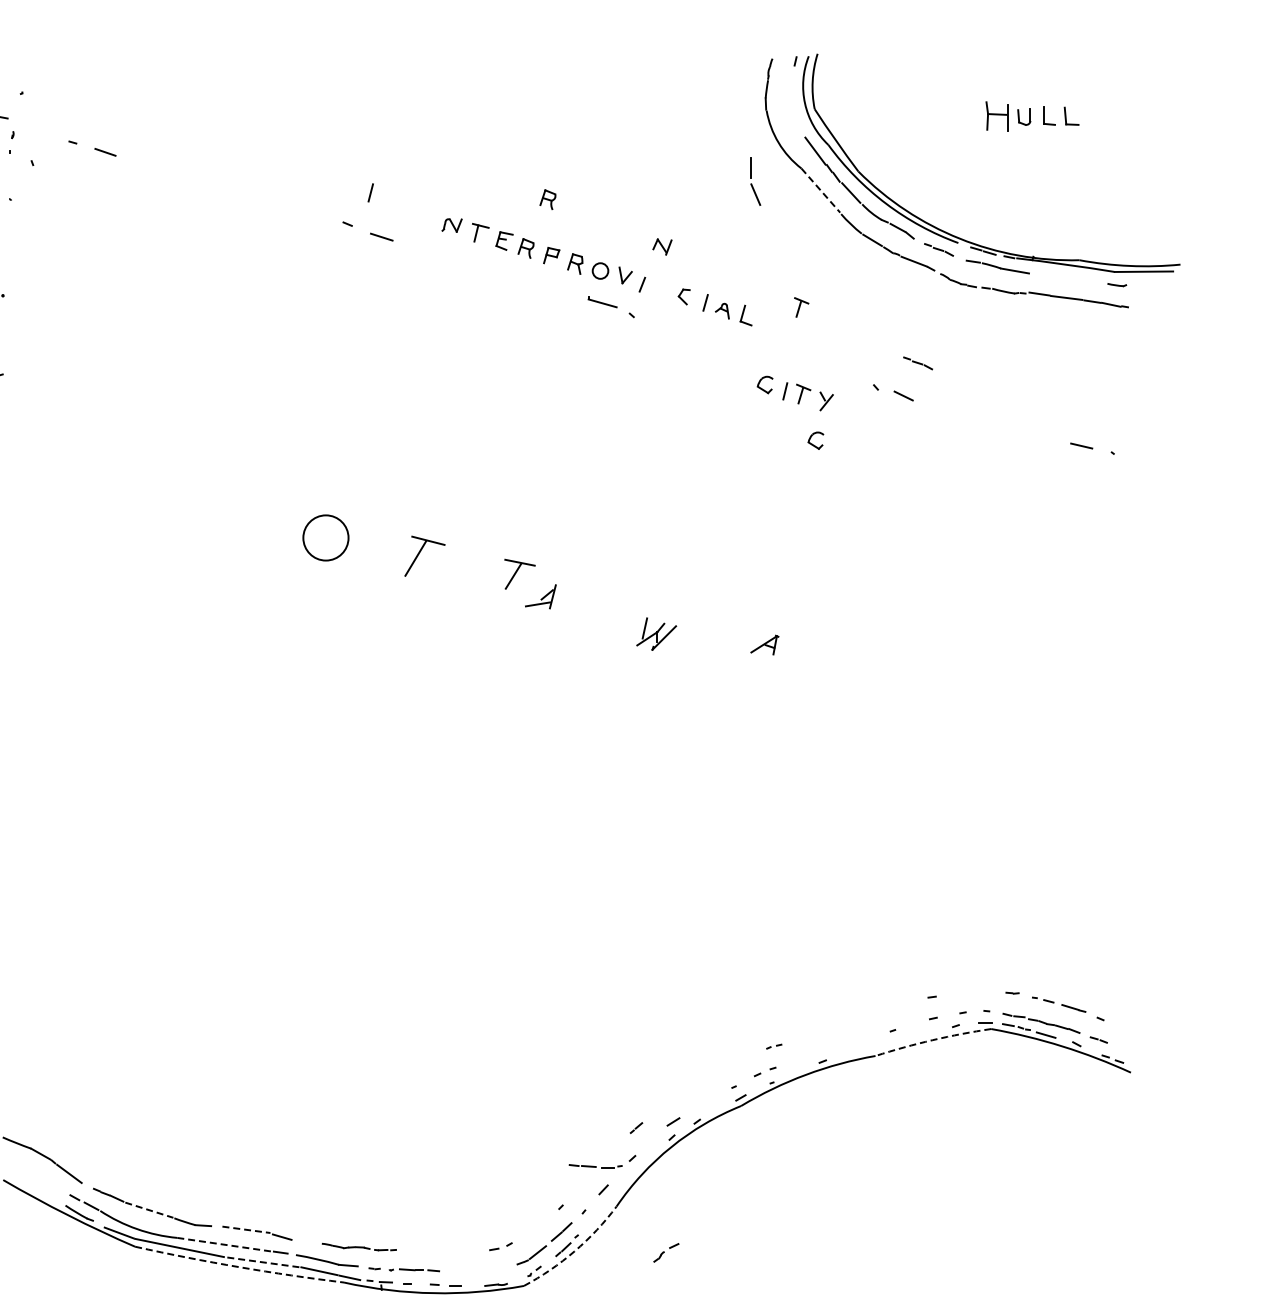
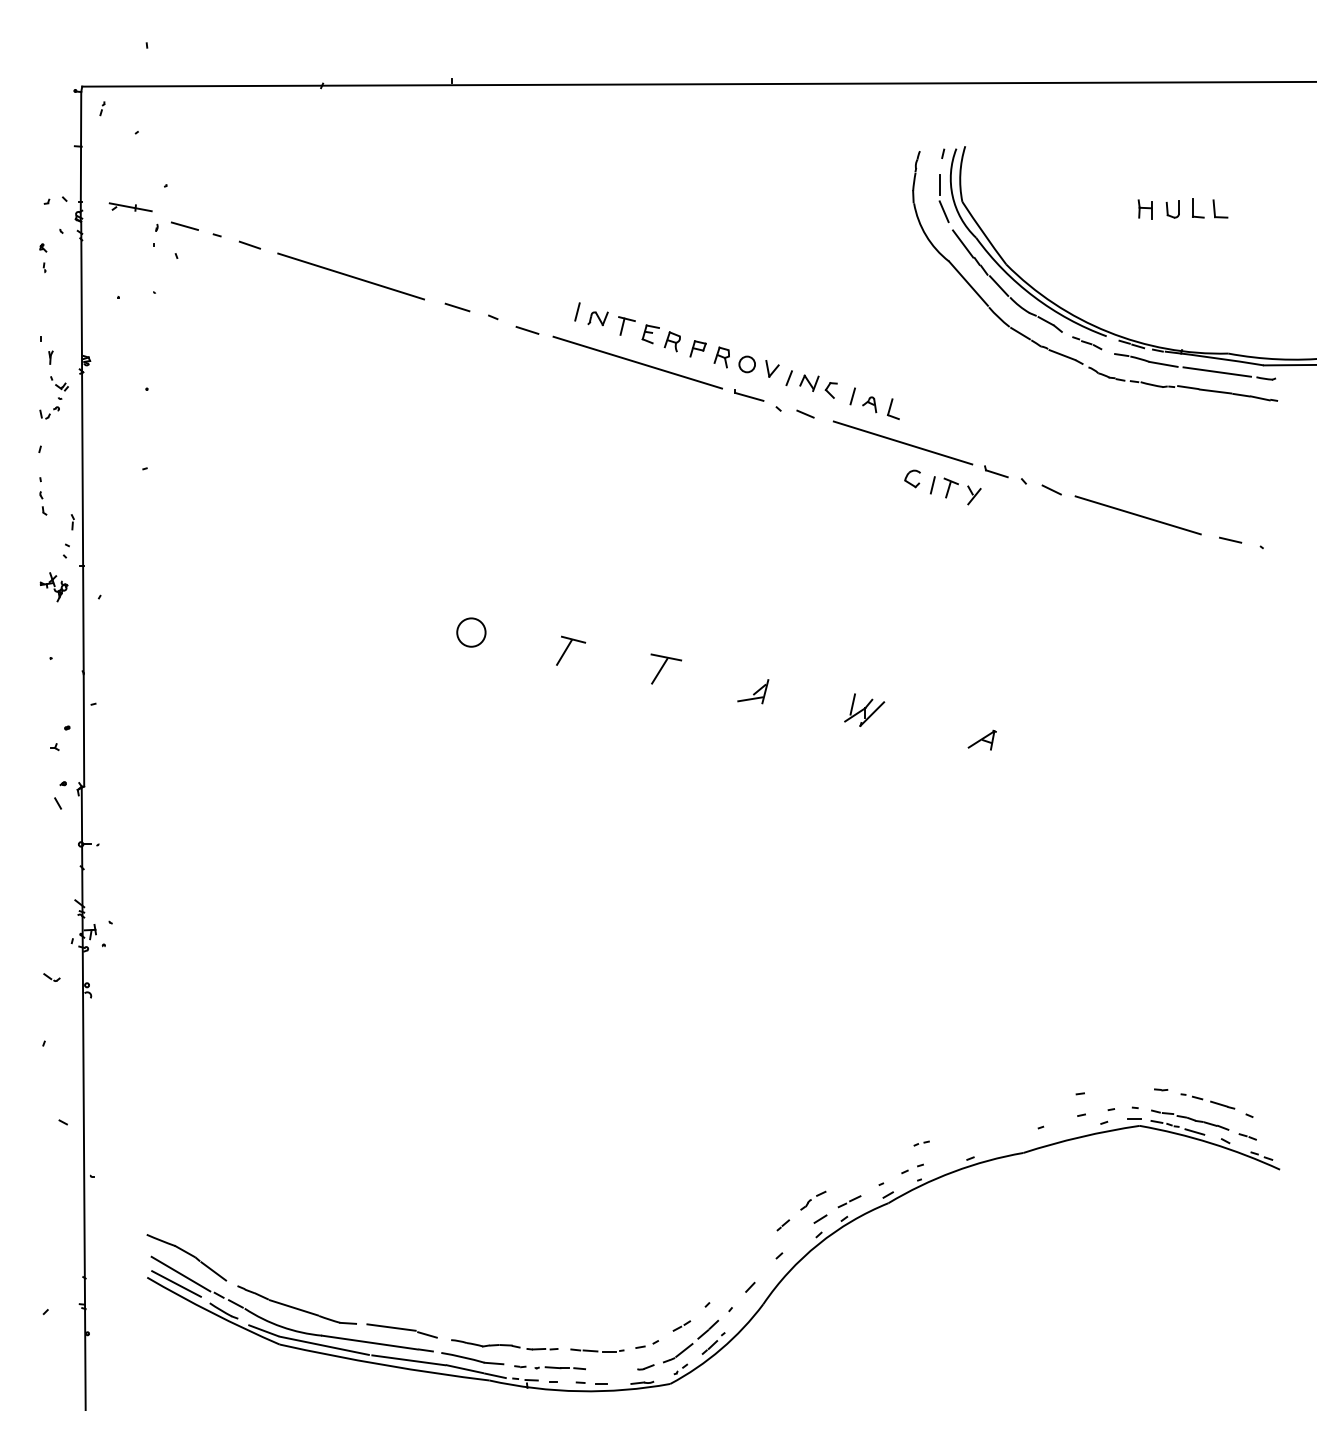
part: (996, 116) -> (1144, 209), size x0.62
line: (40, 132) -> (184, 225), added
part: (755, 181) -> (943, 198), moved
line: (206, 183) -> (351, 276), added
line: (820, 191) -> (968, 284), dashed -> solid
line: (370, 192) -> (577, 311), moved
part: (547, 199) -> (693, 292), removed
line: (312, 214) -> (457, 307), added
part: (662, 246) -> (809, 382), moved
line: (491, 269) -> (637, 362), added
line: (1068, 278) -> (1217, 371), added
part: (800, 306) -> (948, 400), removed
line: (658, 319) -> (805, 413), added
line: (755, 348) -> (902, 442), added
line: (918, 363) -> (1066, 457), removed
part: (848, 377) -> (996, 471), added
line: (989, 421) -> (1137, 515), added
part: (815, 440) -> (963, 534), removed
circle: (326, 537) -> (471, 632), size x0.62
part: (425, 555) -> (571, 650), size x0.71
part: (541, 596) -> (753, 691), moved
part: (656, 633) -> (864, 709), moved
part: (764, 644) -> (981, 739), moved
arc: (933, 1040) -> (1081, 1137), dashed -> solid
line: (702, 1104) -> (849, 1201), added
part: (595, 1166) -> (597, 1350), moved
line: (36, 1176) -> (180, 1273), added
line: (32, 1185) -> (176, 1283), added
line: (149, 1210) -> (294, 1308), dashed -> solid
line: (535, 1227) -> (681, 1325), added
line: (247, 1229) -> (392, 1327), dashed -> solid
line: (225, 1244) -> (370, 1342), dashed -> solid
part: (358, 1246) -> (504, 1344), size x1.43
arc: (574, 1251) -> (721, 1349), dashed -> solid
part: (666, 1252) -> (813, 1200), moved
line: (263, 1262) -> (408, 1360), dashed -> solid
arc: (239, 1267) -> (384, 1365), dashed -> solid
part: (499, 1269) -> (645, 1367), added

